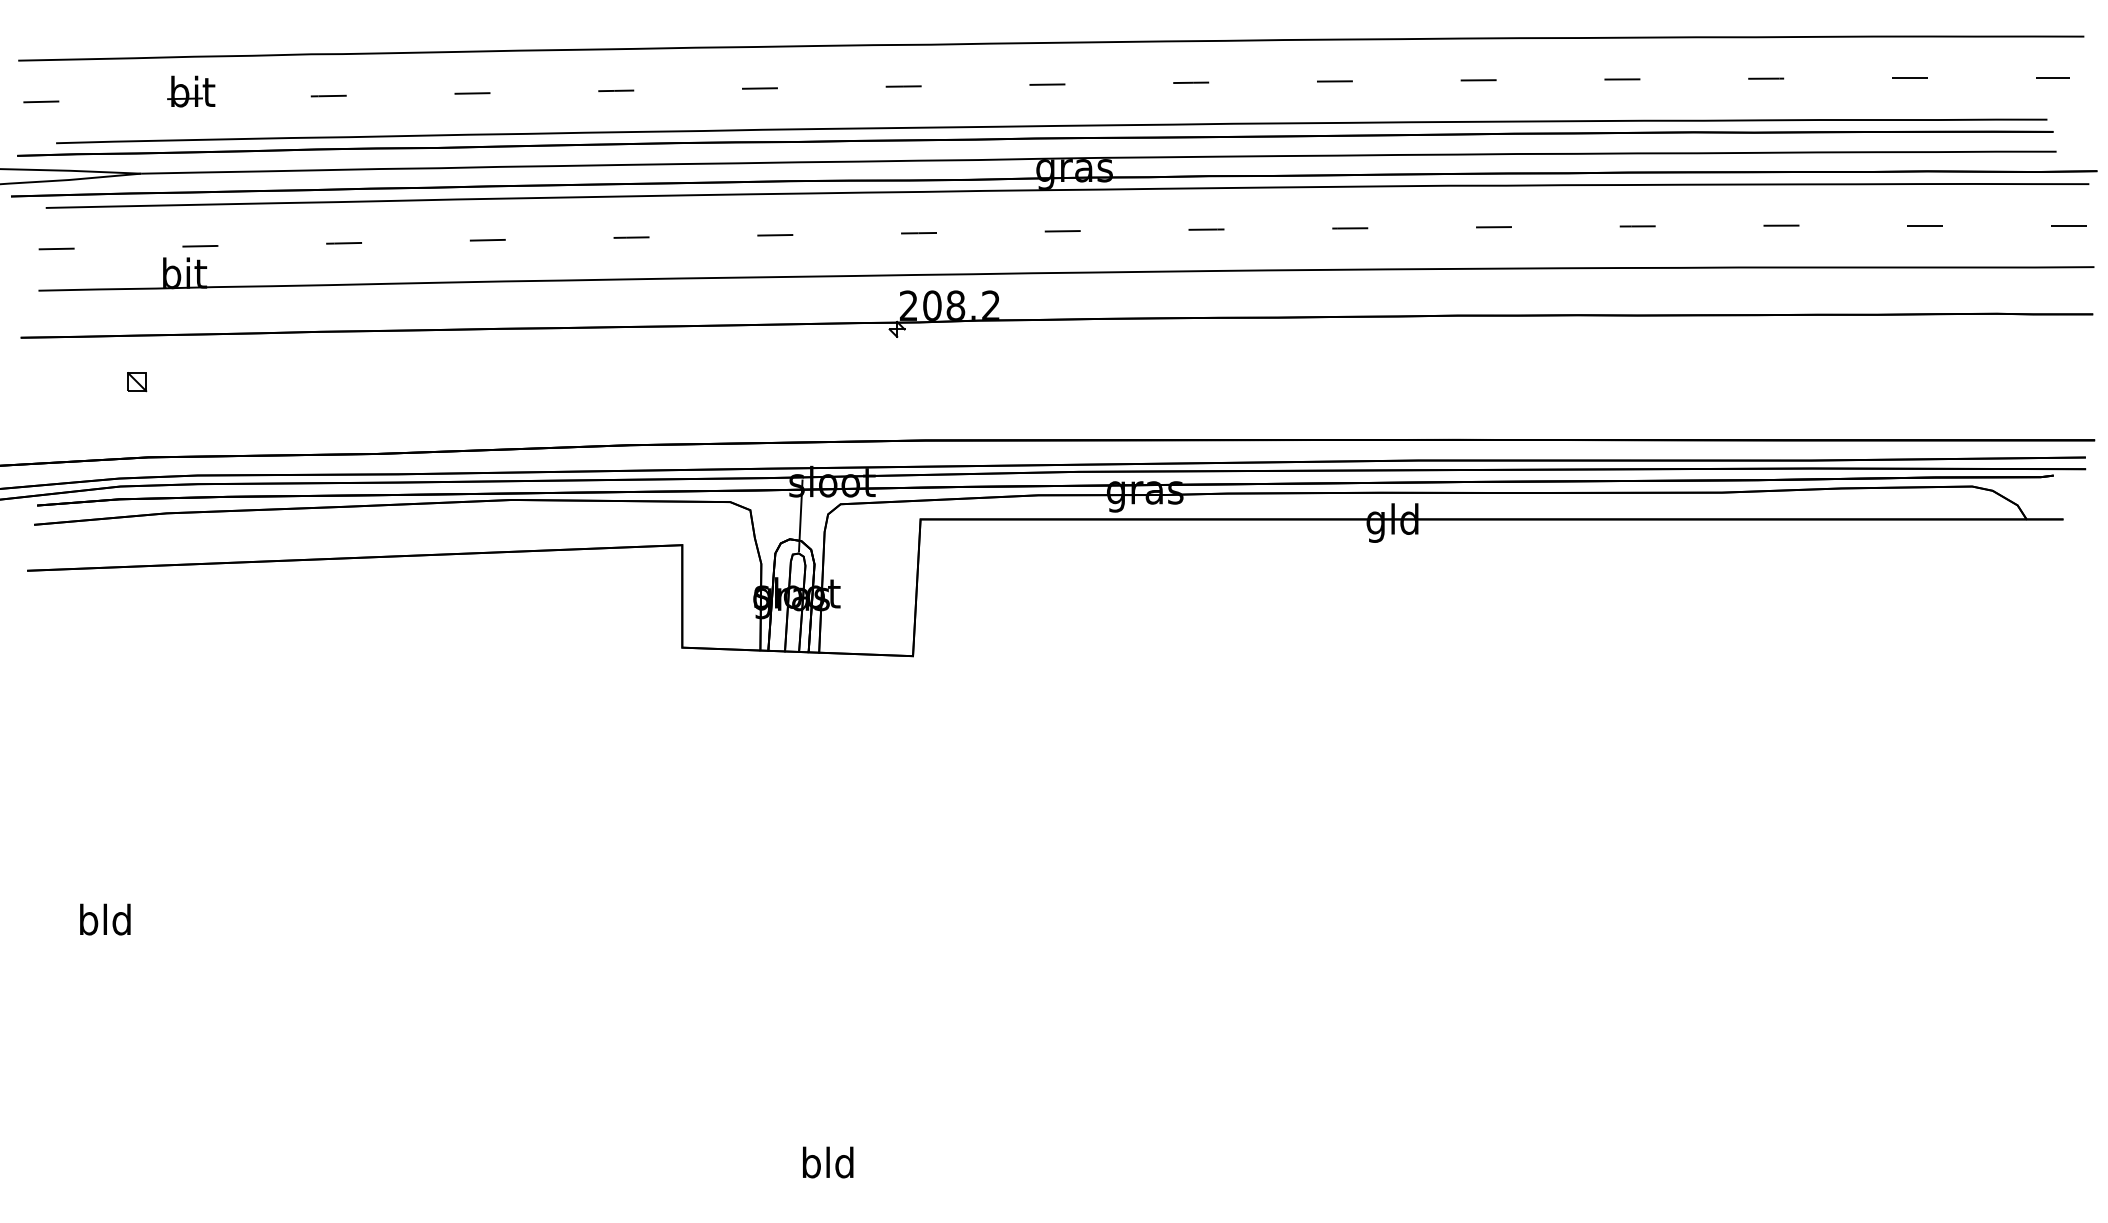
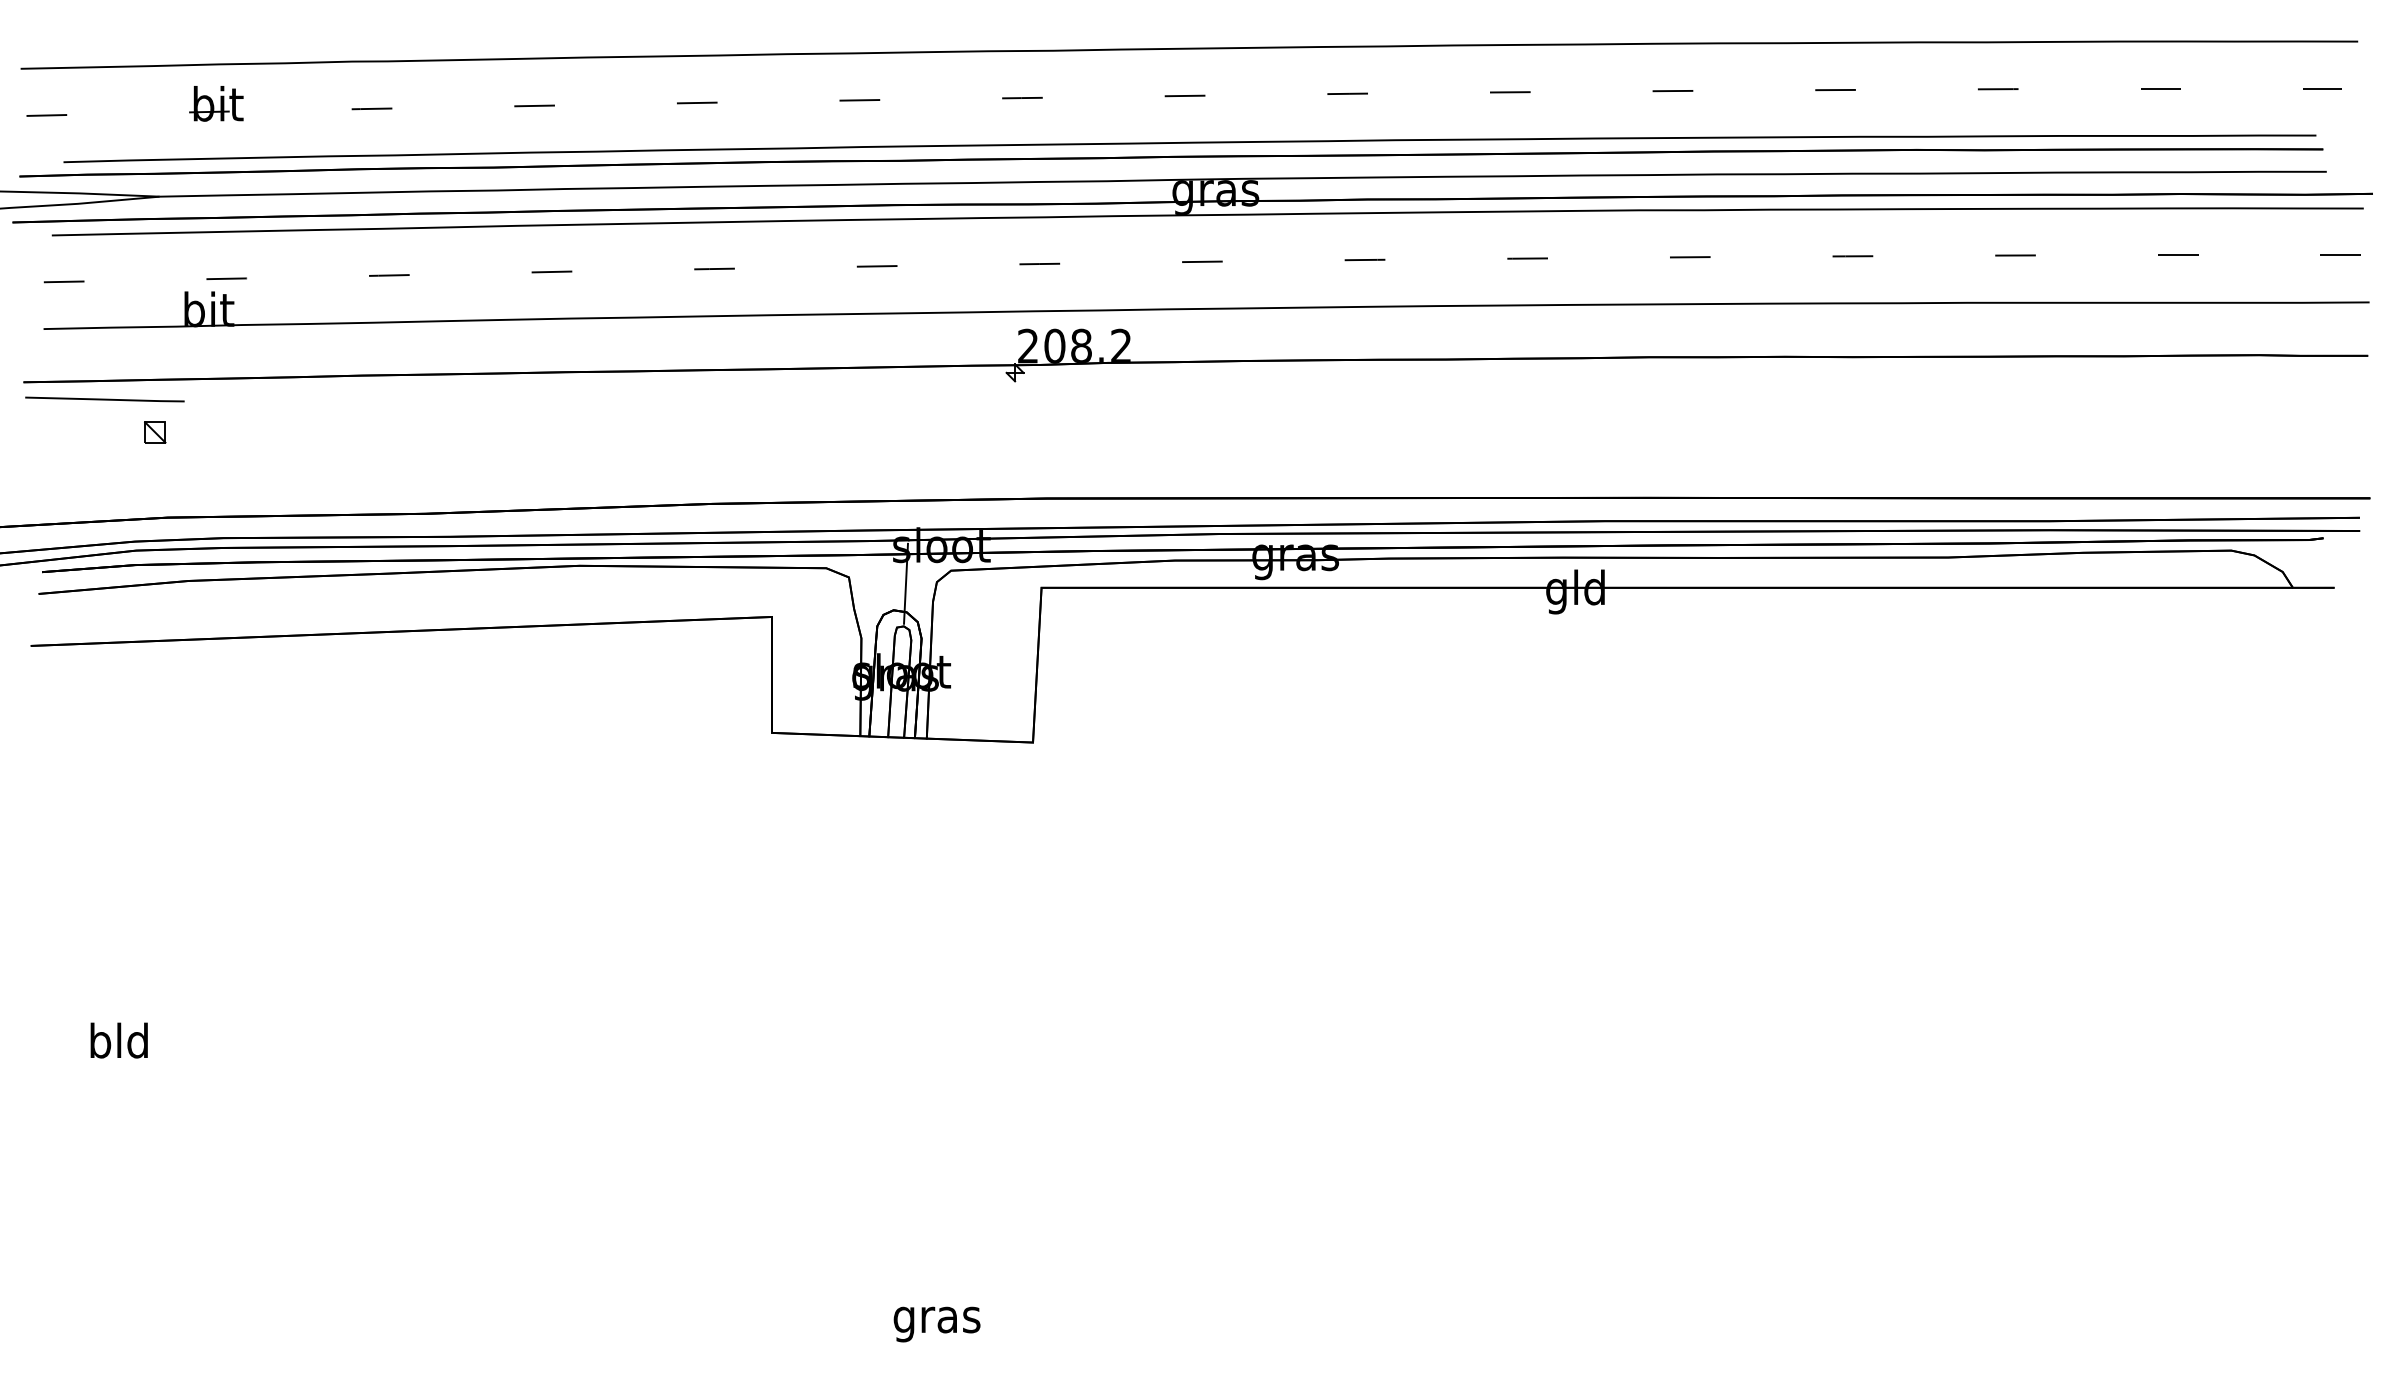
line: (92, 352) -> (104, 399), added
text: (827, 1166) -> (936, 1319), bld -> gras

